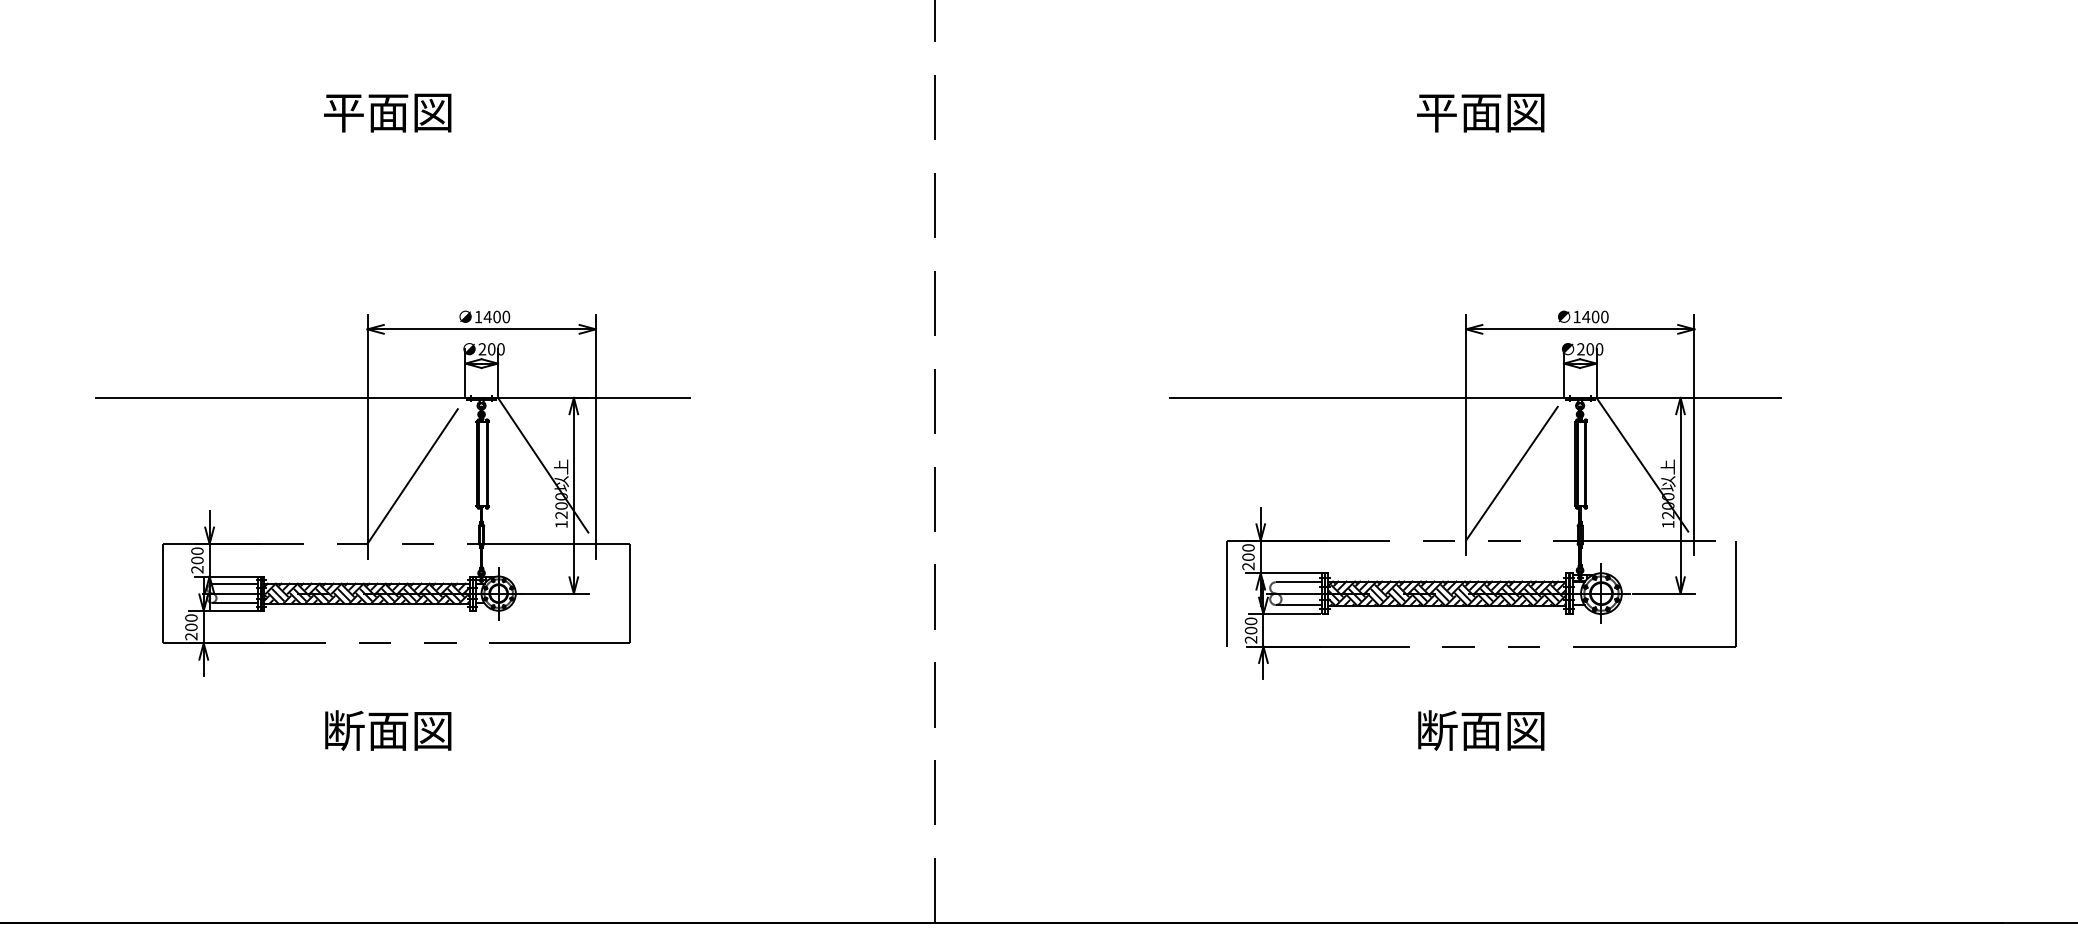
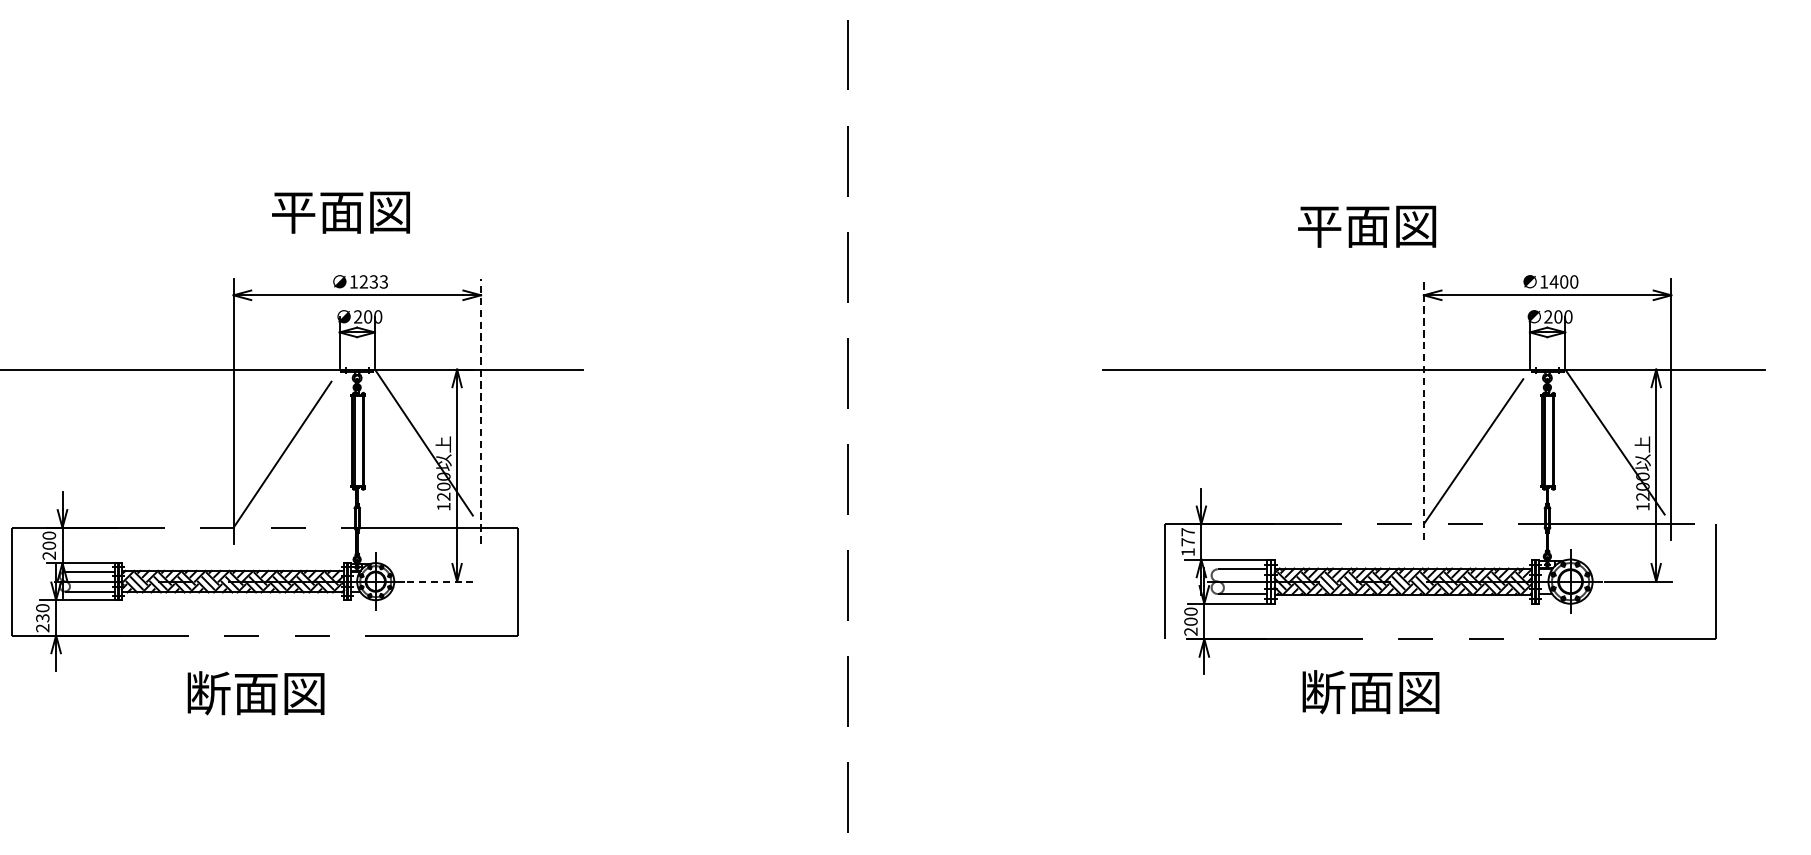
text: (387, 112) -> (340, 212), moved
text: (1480, 112) -> (1366, 226), moved
text: (496, 316) -> (373, 281), 1400 -> 1233
line: (1466, 434) -> (1424, 409), solid -> dashed
line: (595, 436) -> (480, 411), solid -> dashed
text: (1248, 557) -> (1188, 542), 200 -> 177
line: (557, 593) -> (439, 581), solid -> dashed
text: (191, 627) -> (42, 618), 200 -> 230
text: (388, 730) -> (256, 693), moved
text: (1481, 730) -> (1371, 692), moved

